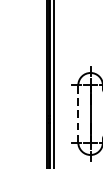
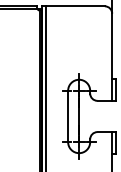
line: (78, 114) -> (68, 116), dashed -> solid

